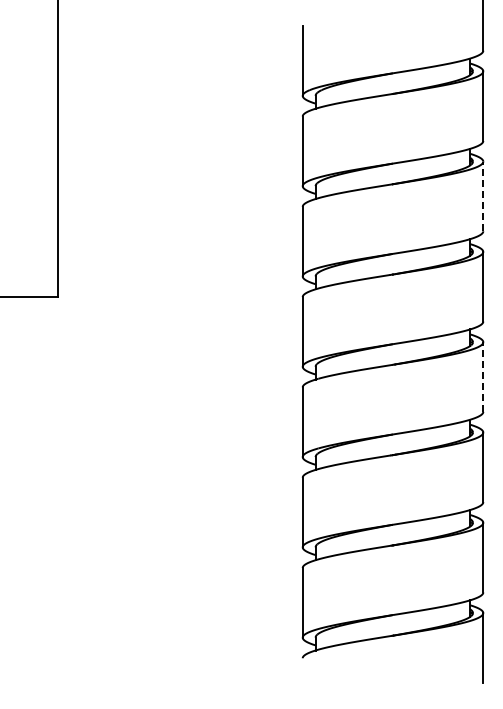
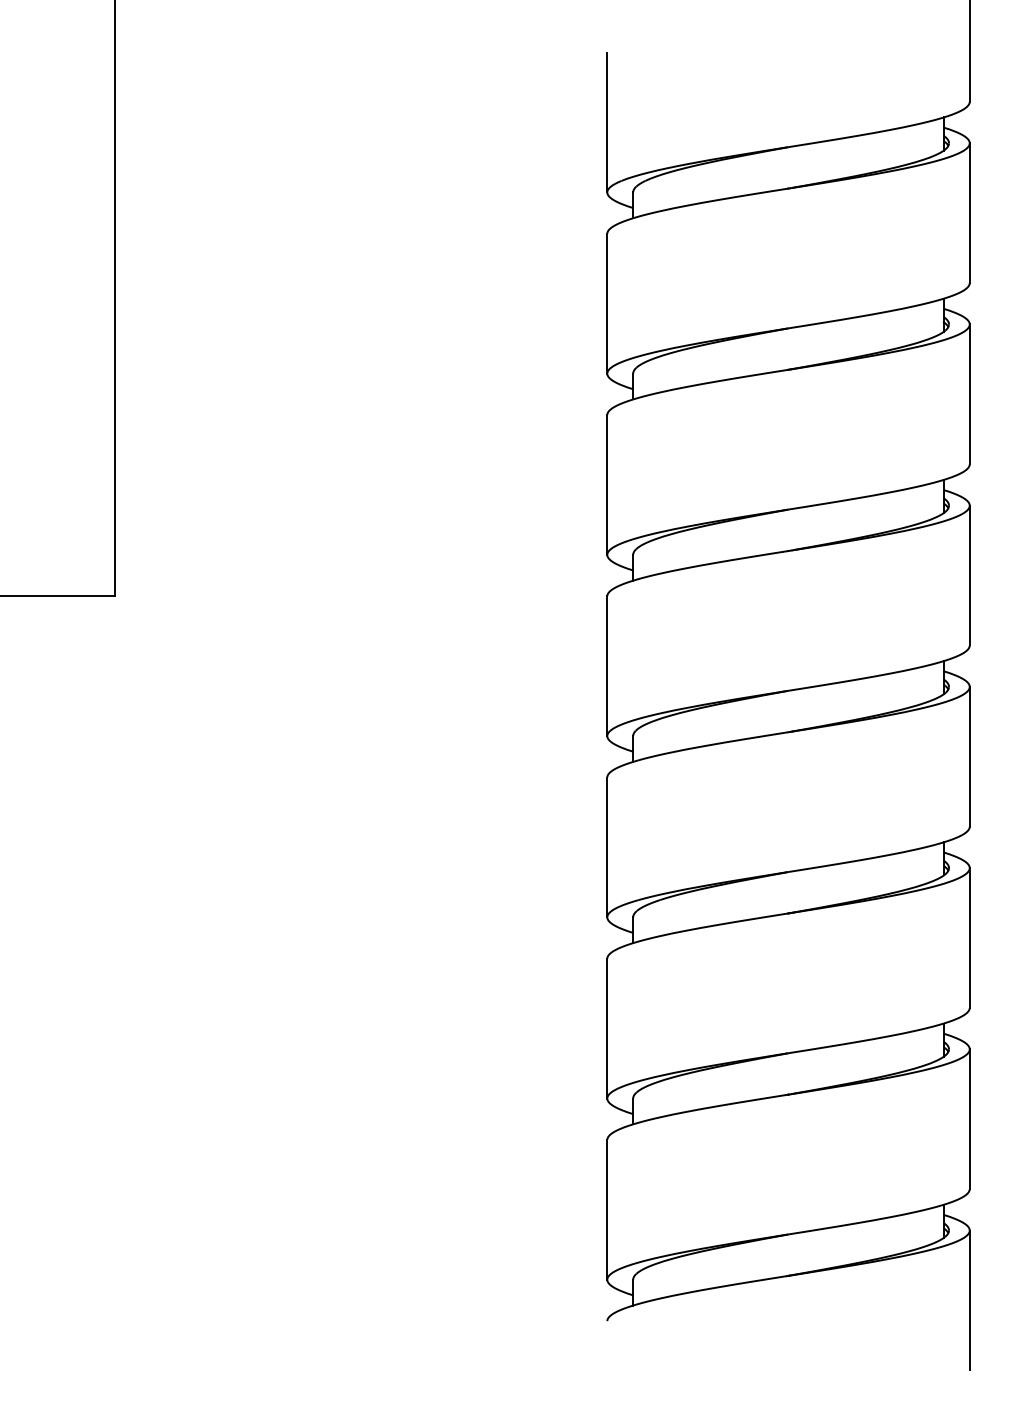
line: (483, 196) -> (970, 394), dashed -> solid
line: (483, 377) -> (970, 757), dashed -> solid

